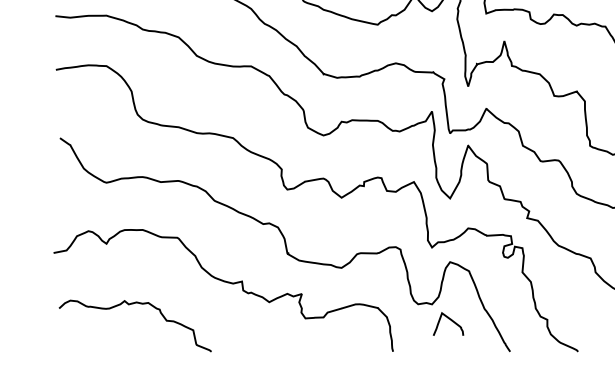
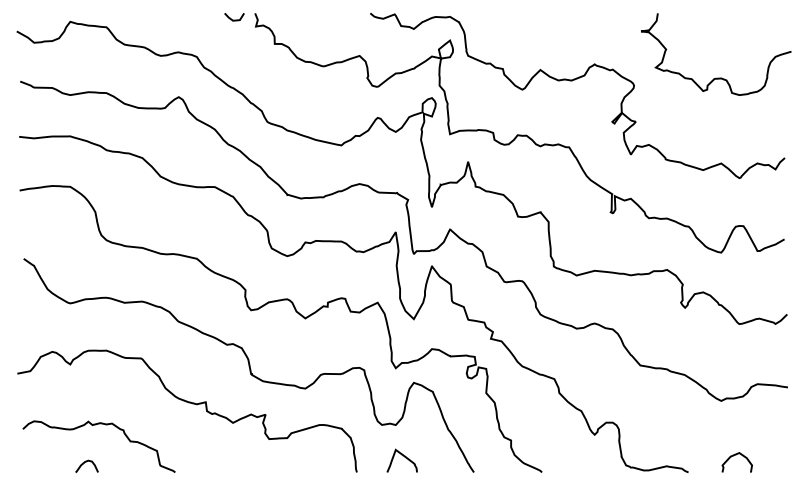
curve: (450, 320) -> (404, 457), moved
curve: (120, 342) -> (84, 463), added

